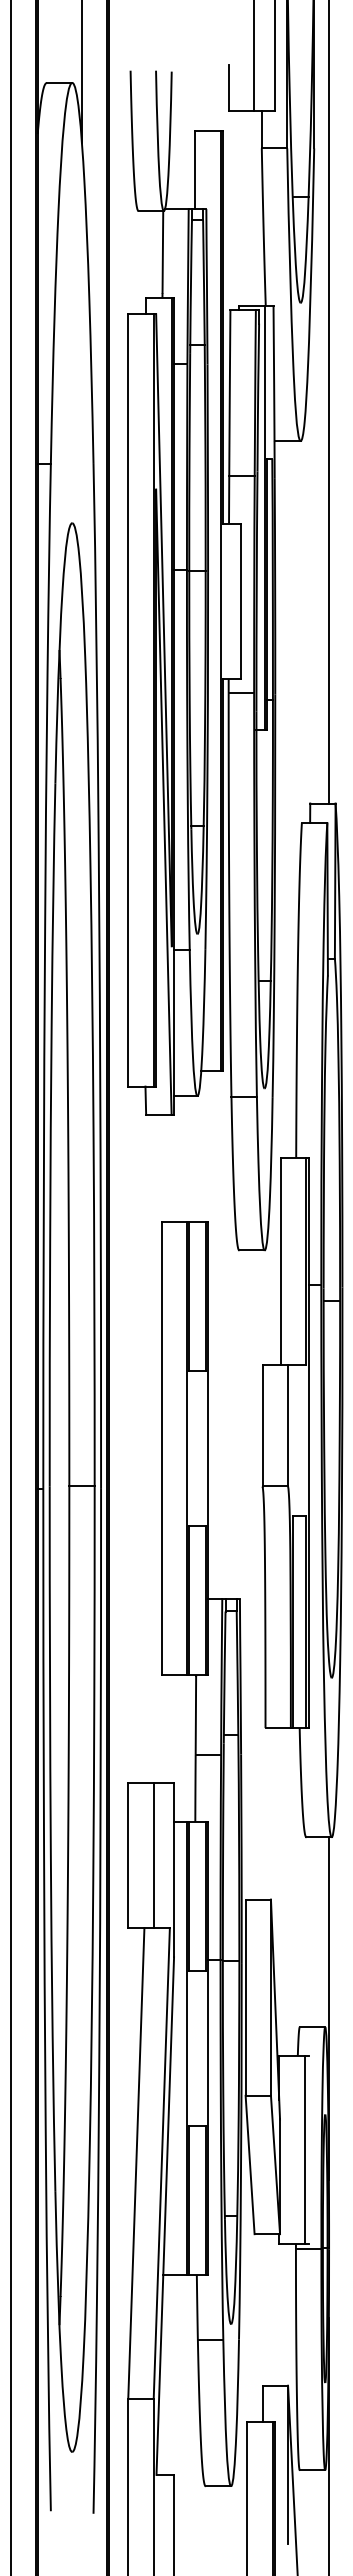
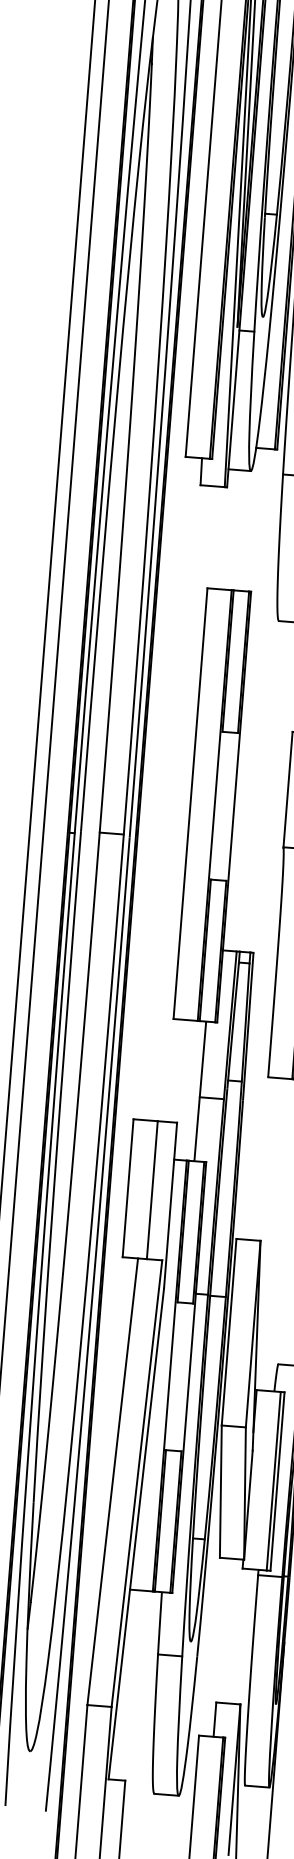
line: (308, 2149) -> (277, 1481), added

